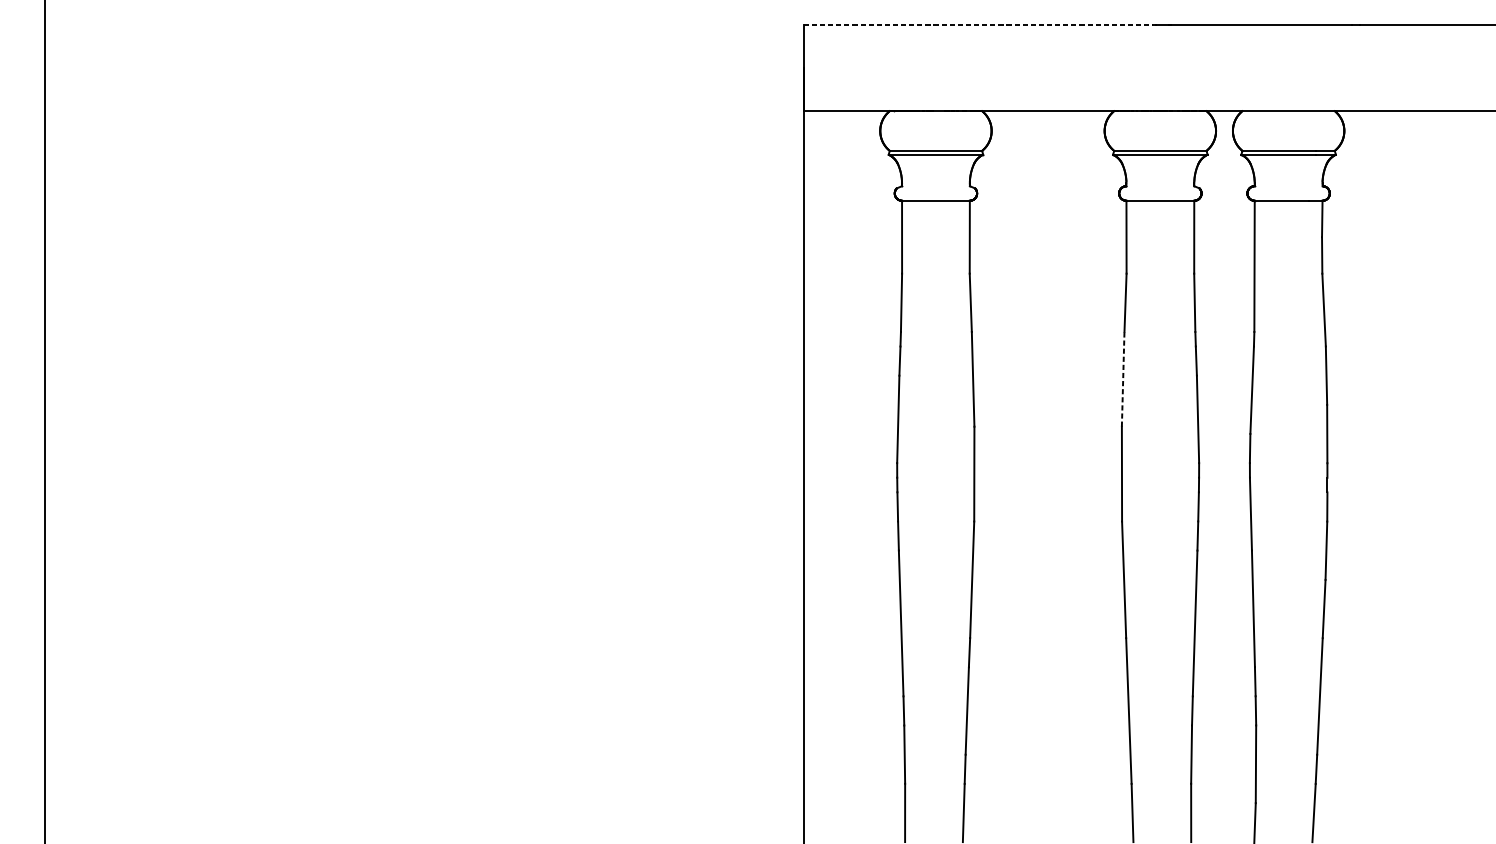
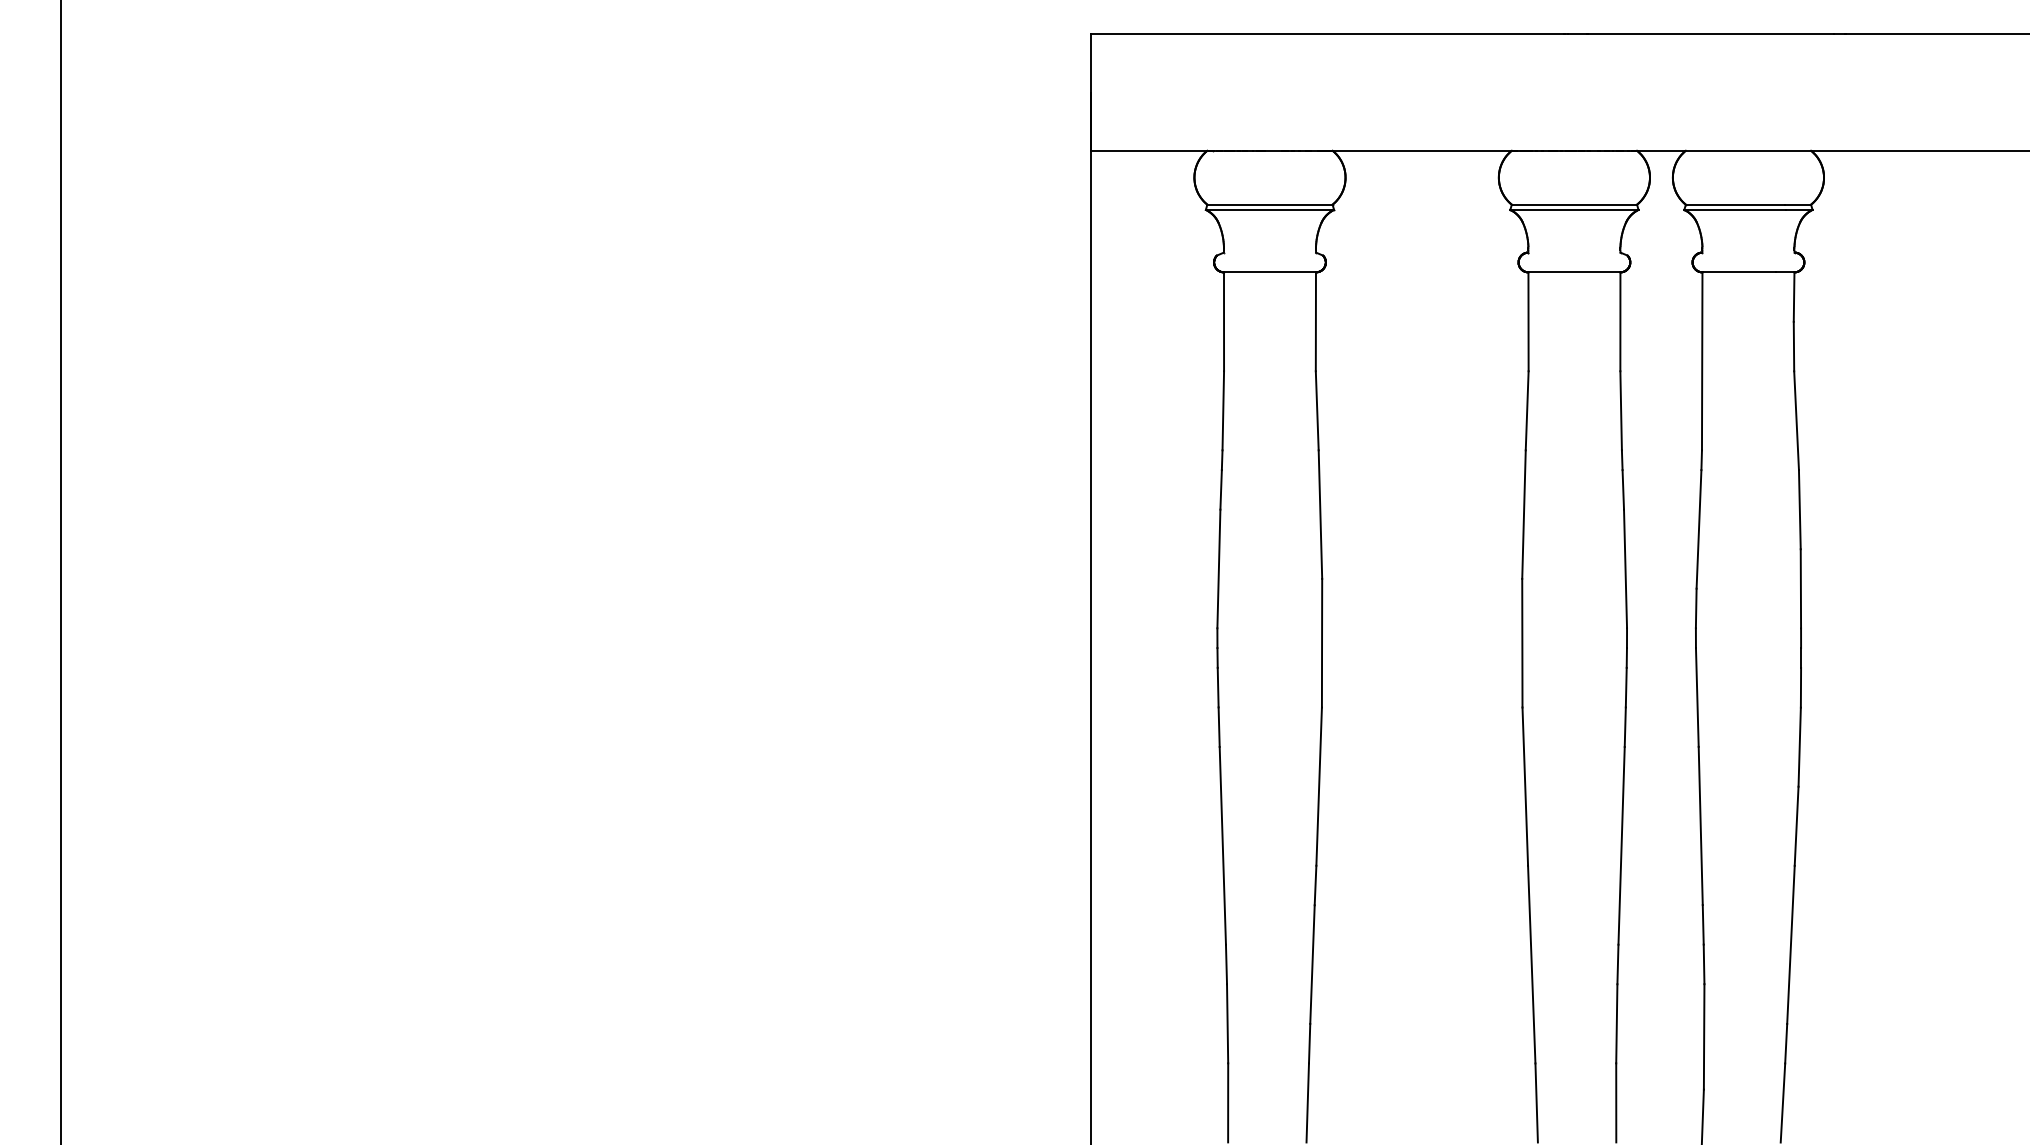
line: (978, 25) -> (1327, 34), dashed -> solid
line: (1123, 379) -> (1524, 514), dashed -> solid

